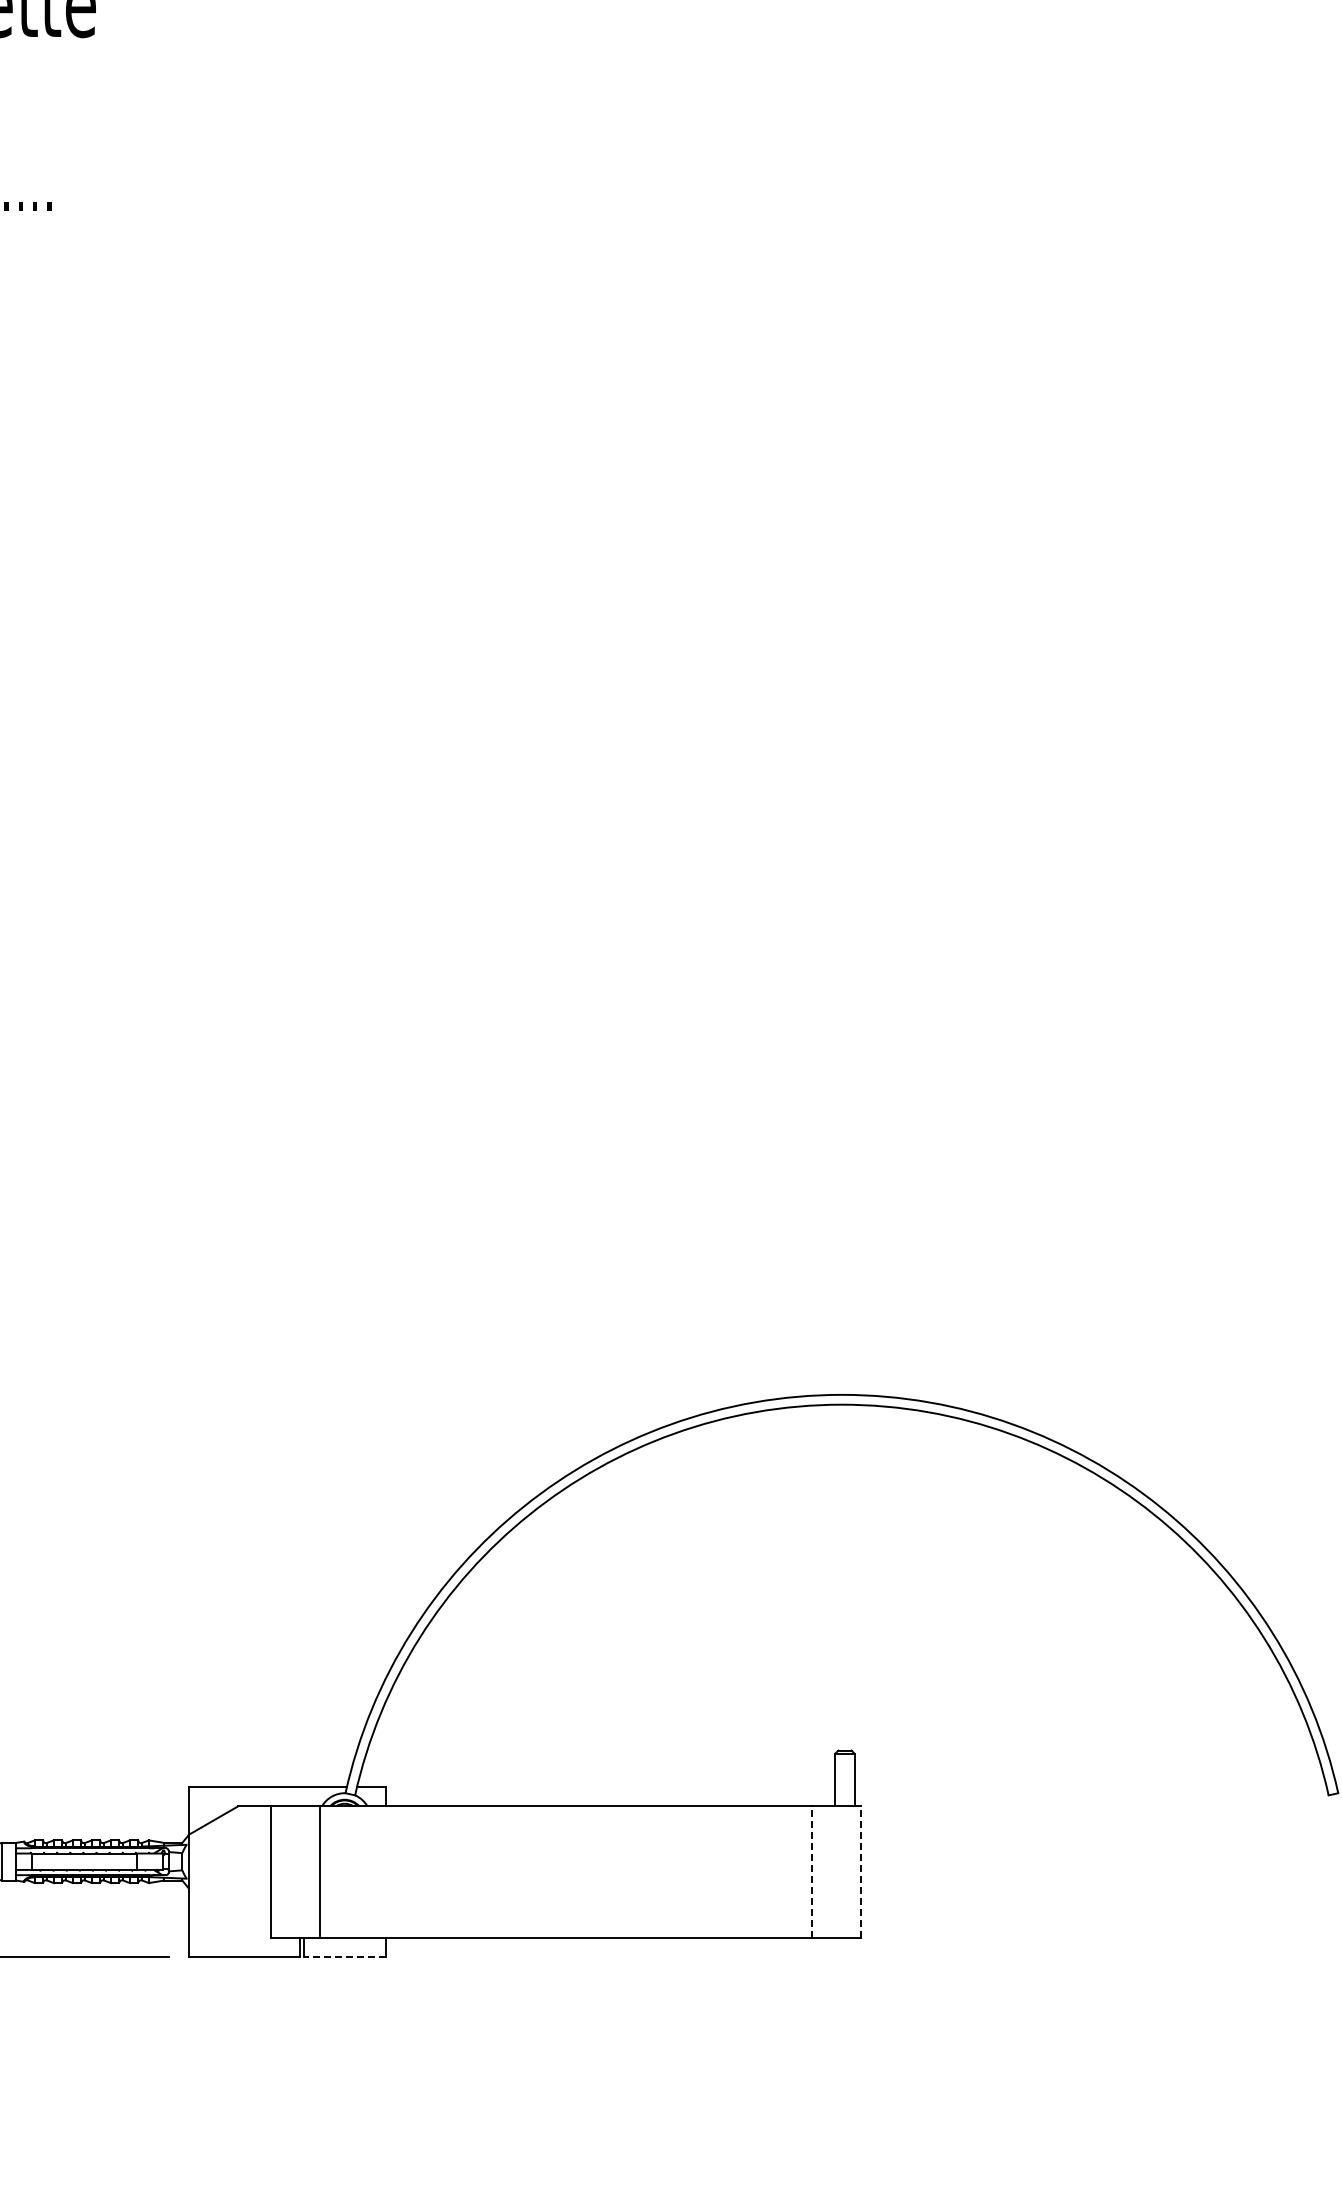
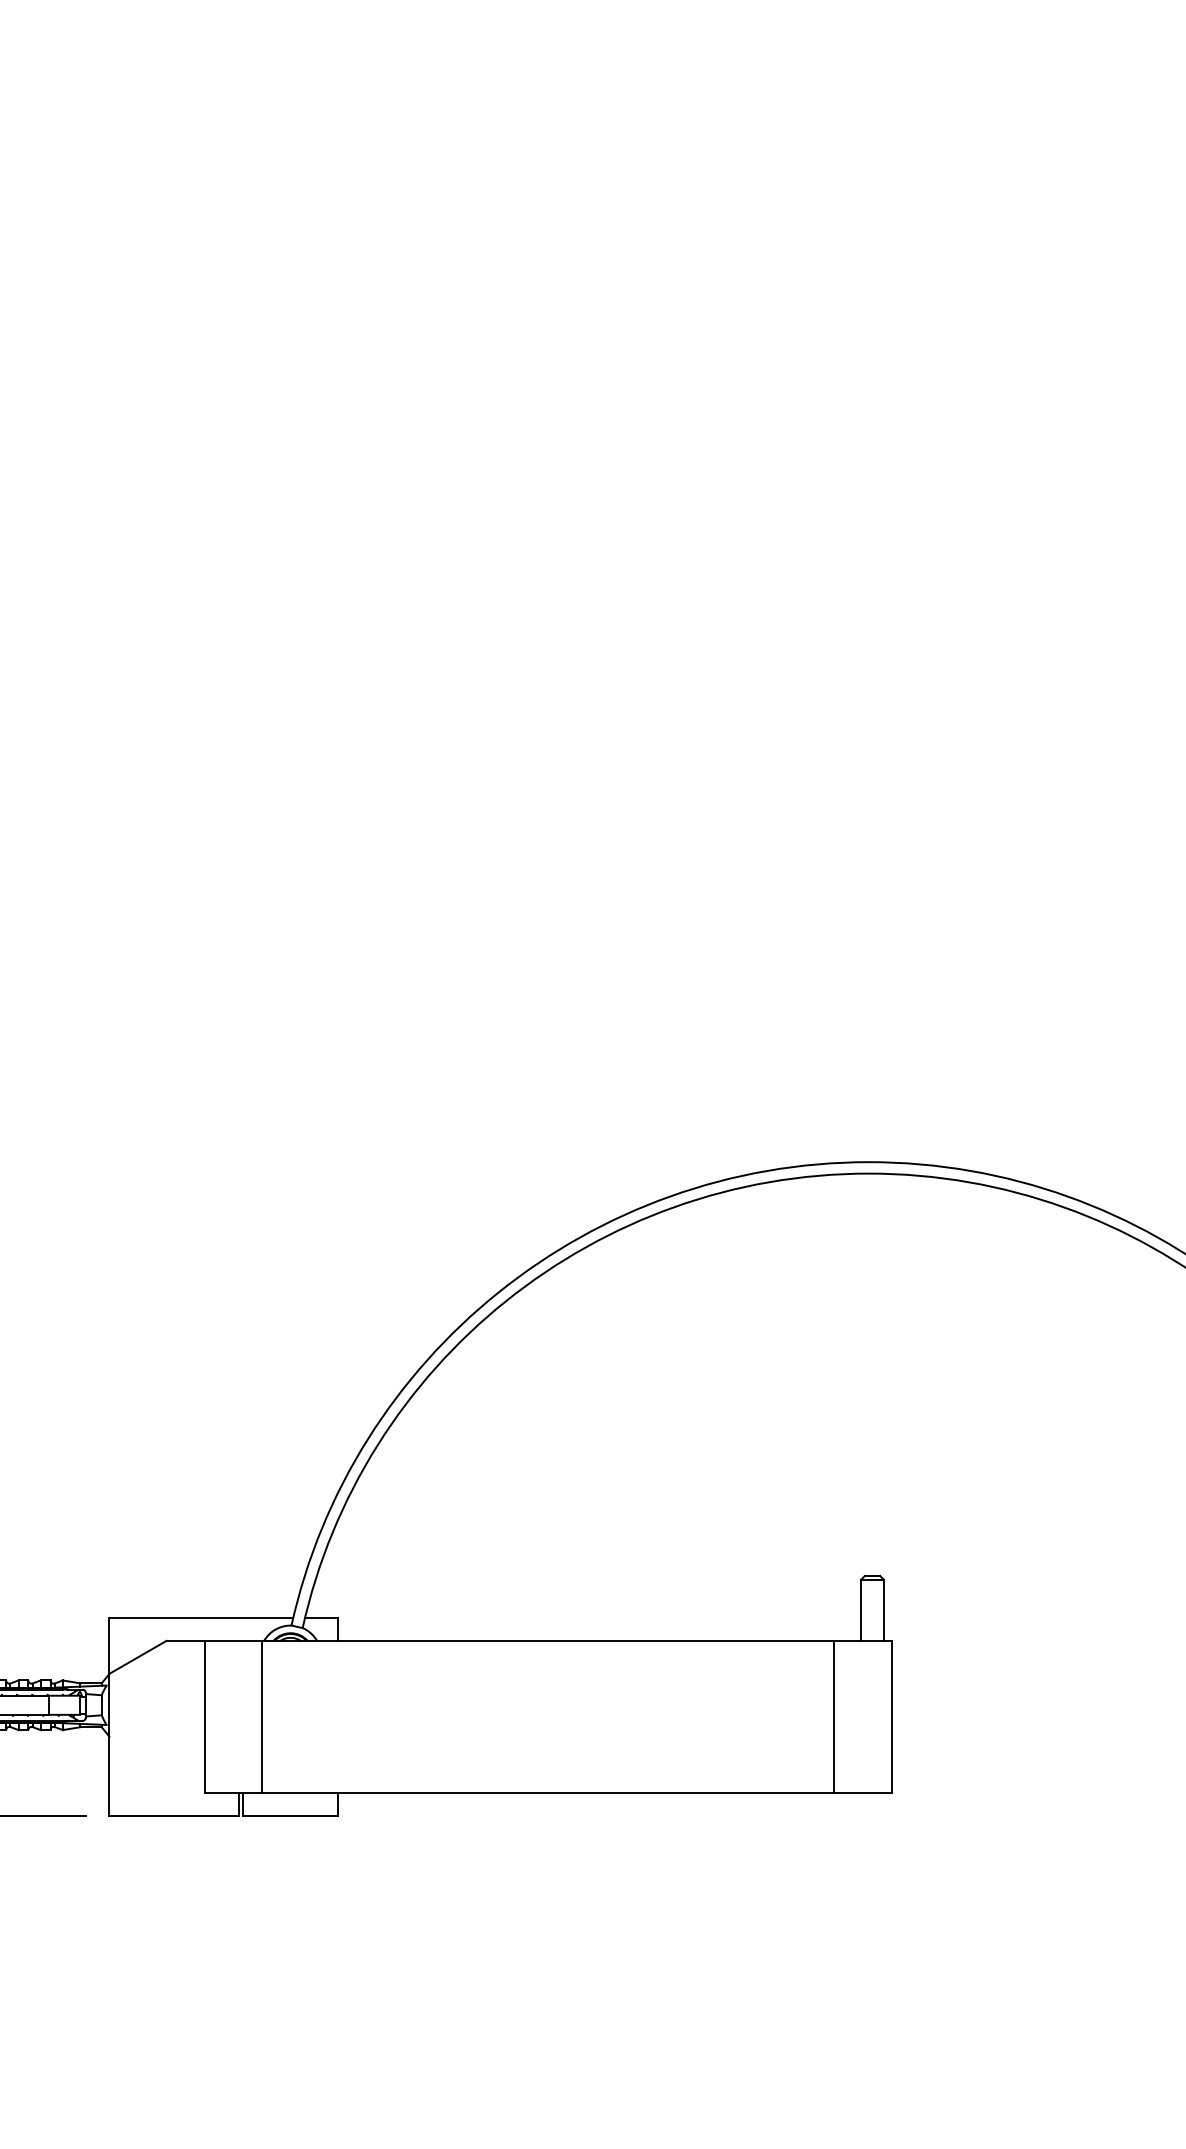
line: (812, 1871) -> (834, 1716), dashed -> solid
line: (861, 1871) -> (891, 1716), dashed -> solid
line: (344, 1957) -> (290, 1816), dashed -> solid

